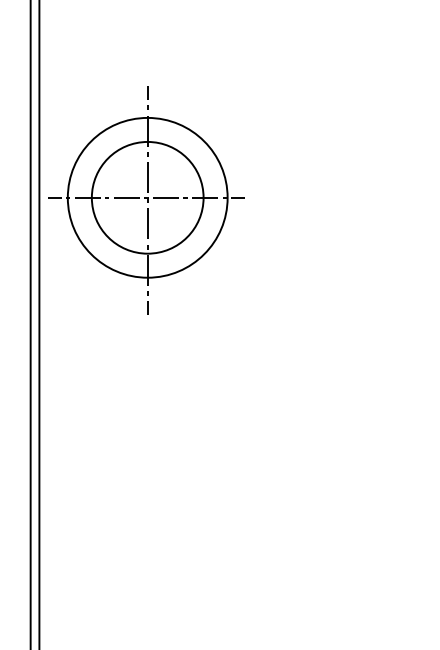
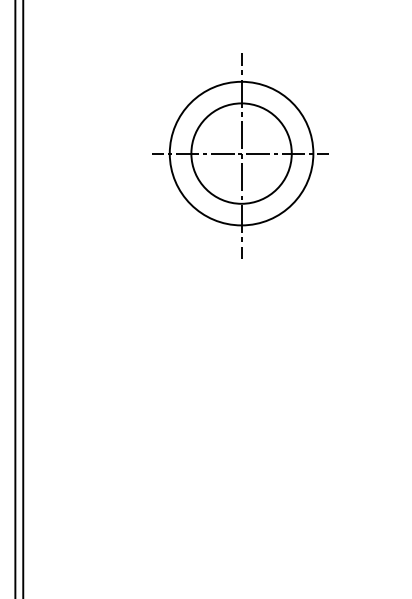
part: (146, 199) -> (240, 155), moved

